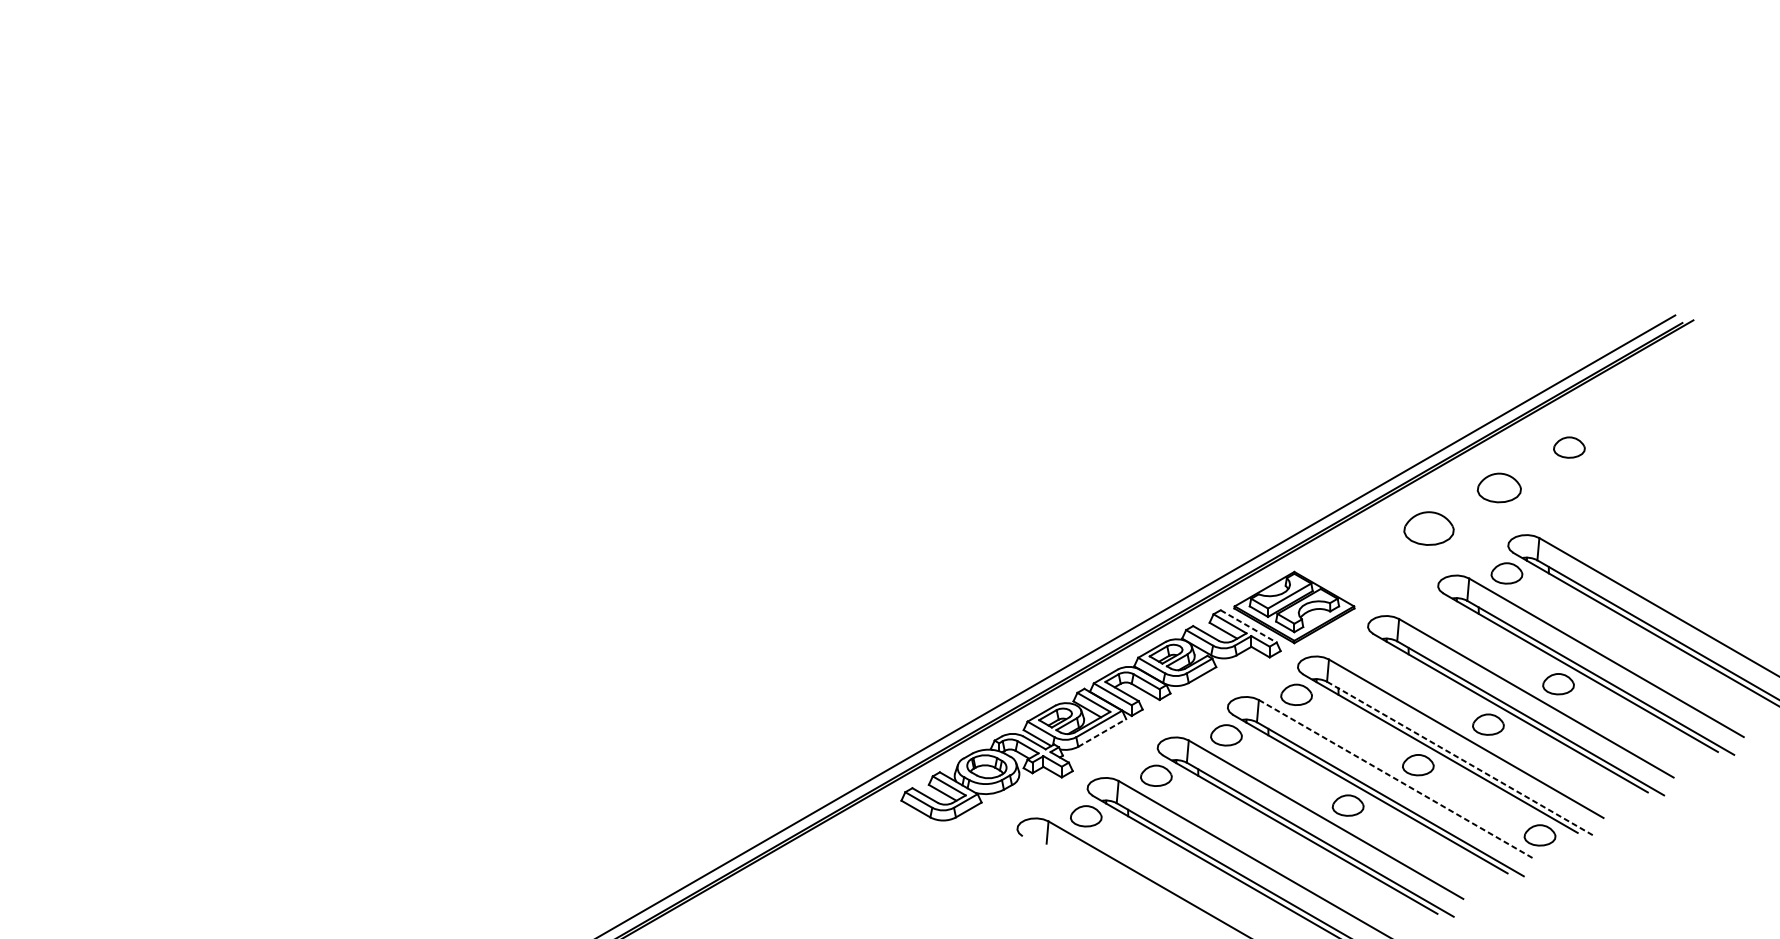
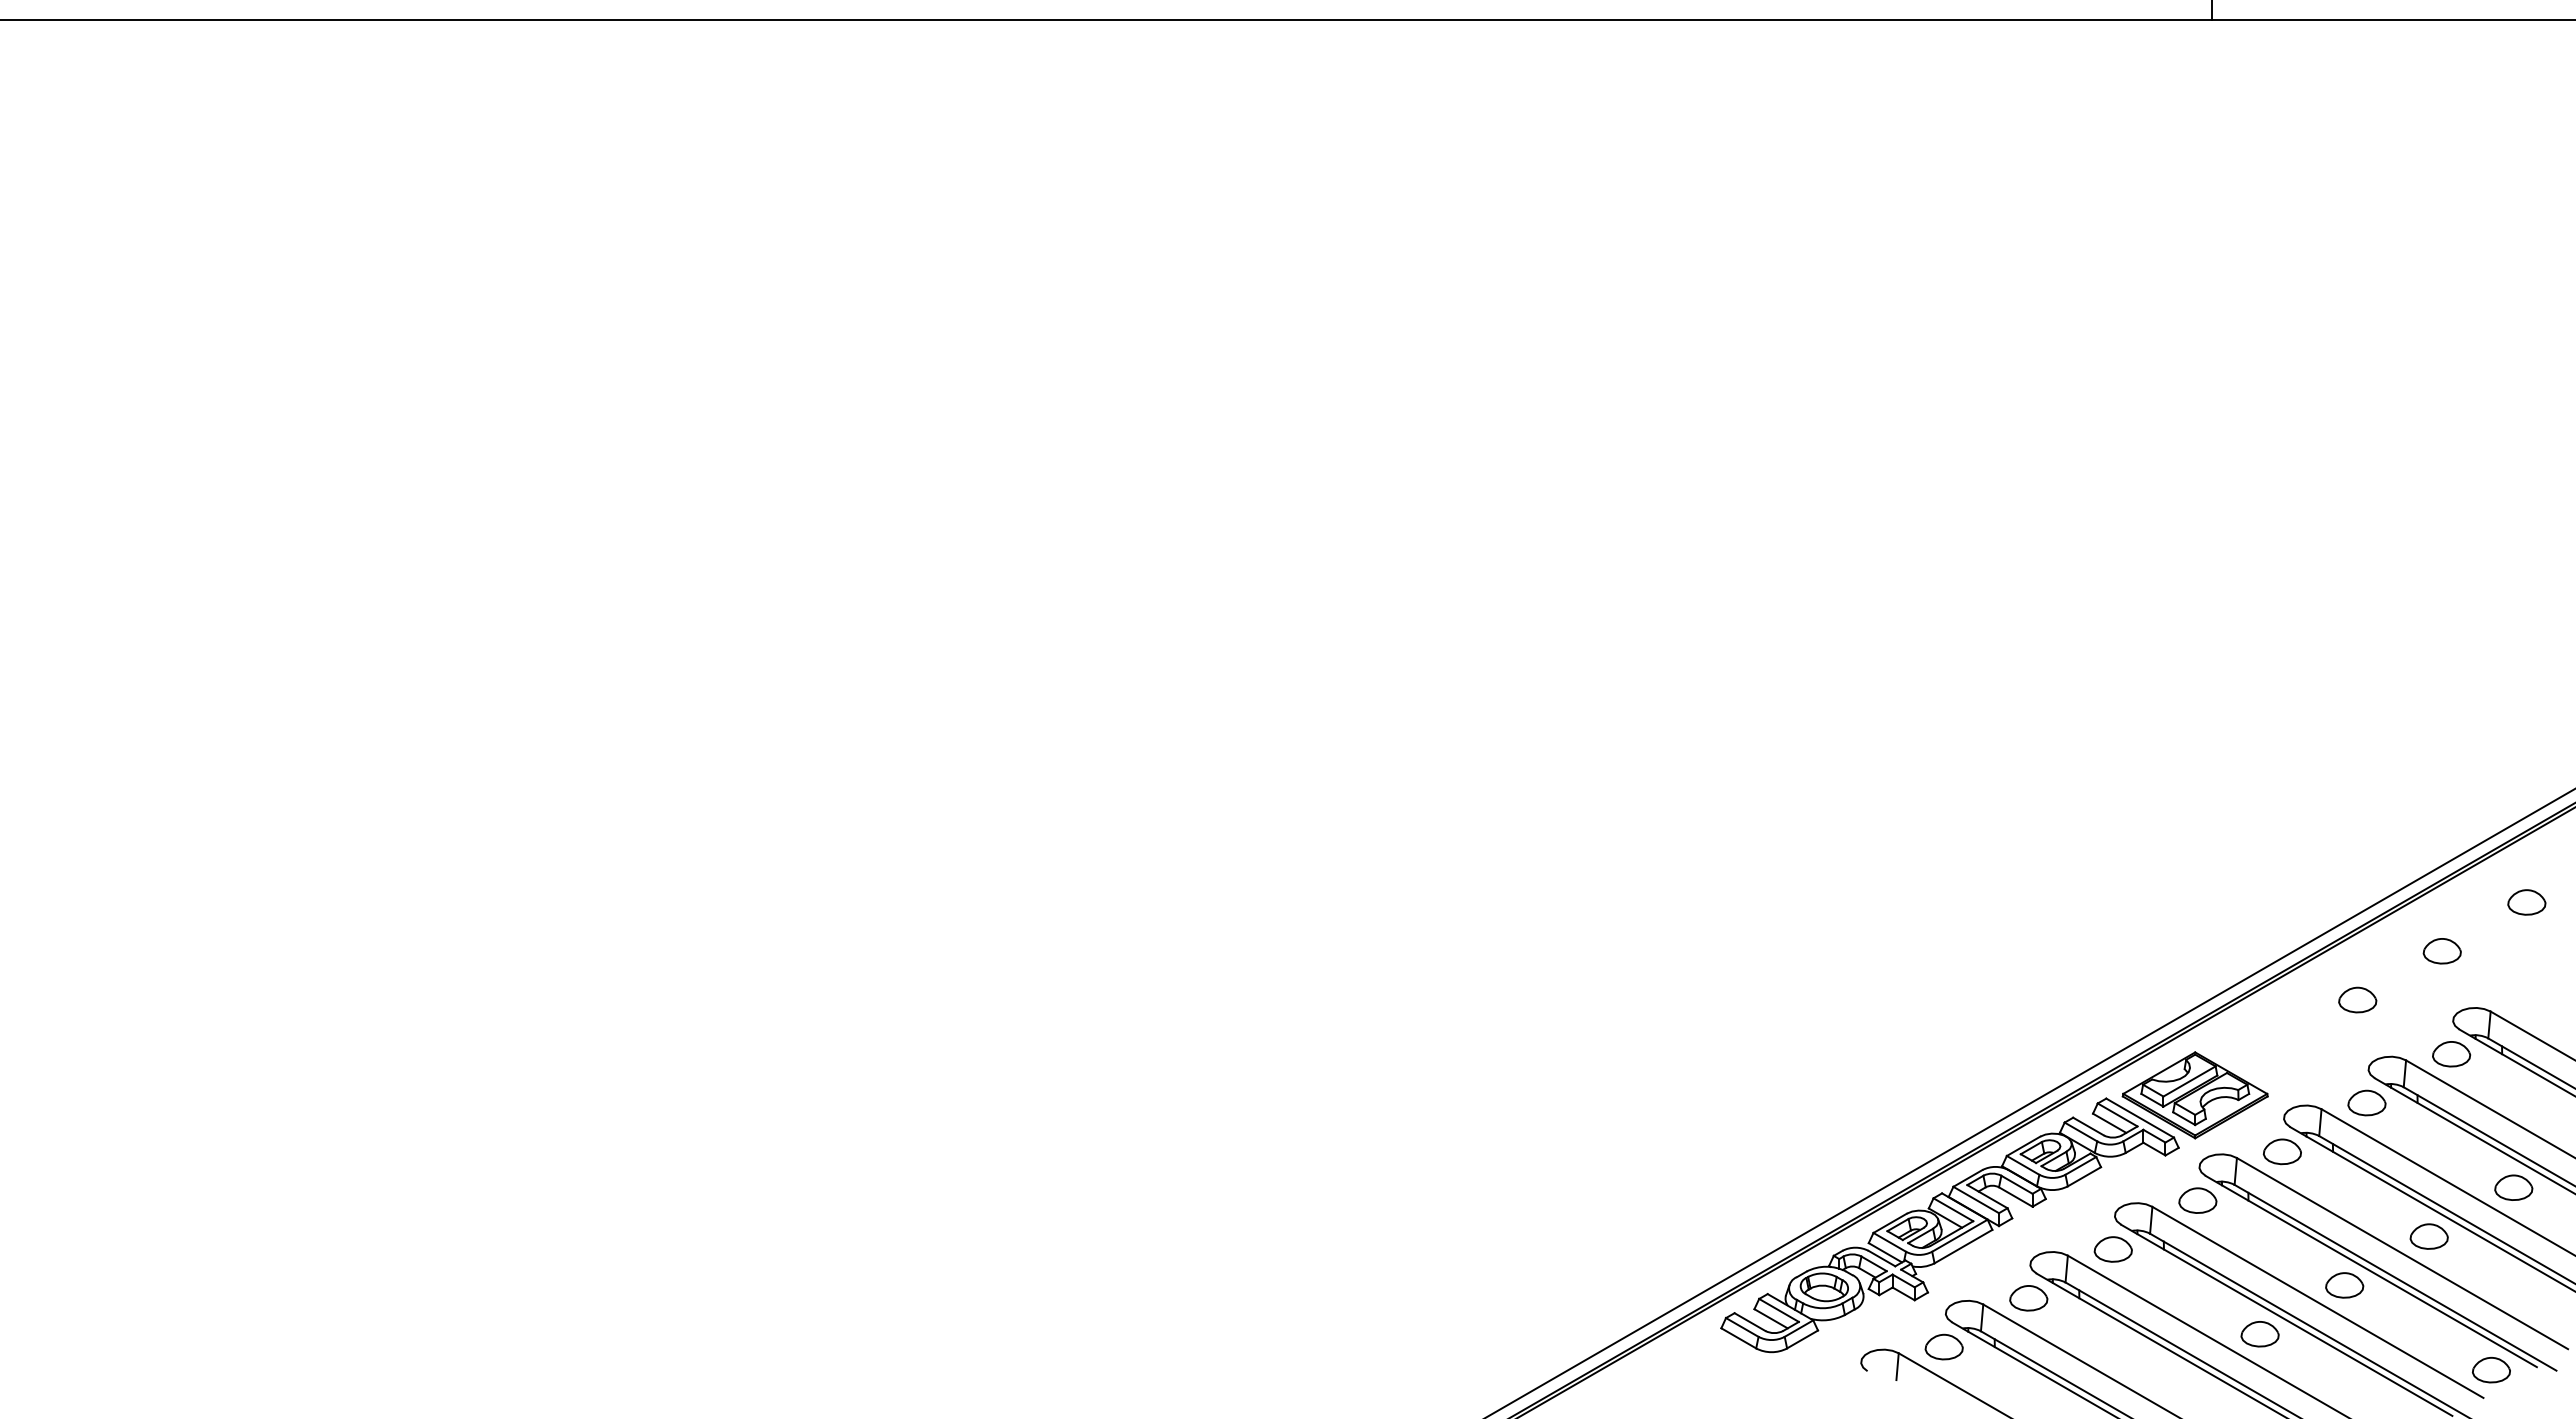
part: (1498, 488) -> (2441, 951), size x0.71
part: (1428, 528) -> (2357, 999), size x0.62
part: (1436, 613) -> (2366, 1102), added
line: (1249, 626) -> (2140, 1118), dashed -> solid
part: (1365, 654) -> (2281, 1151), added
line: (1102, 732) -> (1963, 1246), dashed -> solid
line: (1460, 758) -> (2395, 1277), dashed -> solid
line: (1396, 779) -> (2318, 1302), dashed -> solid

